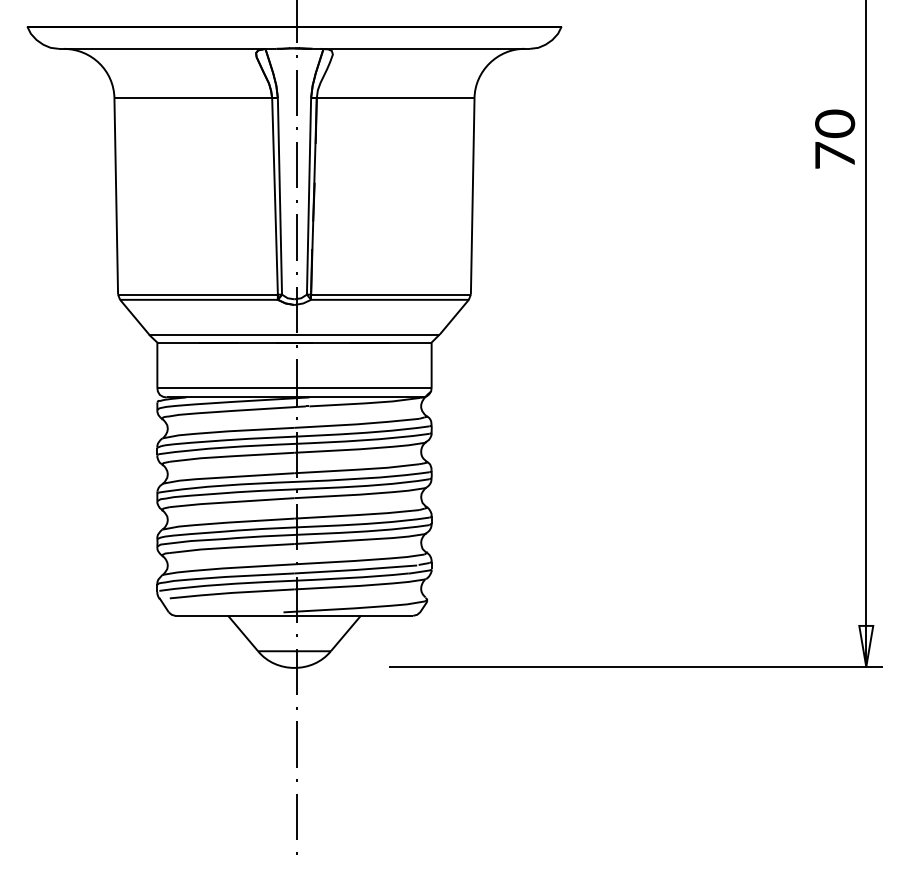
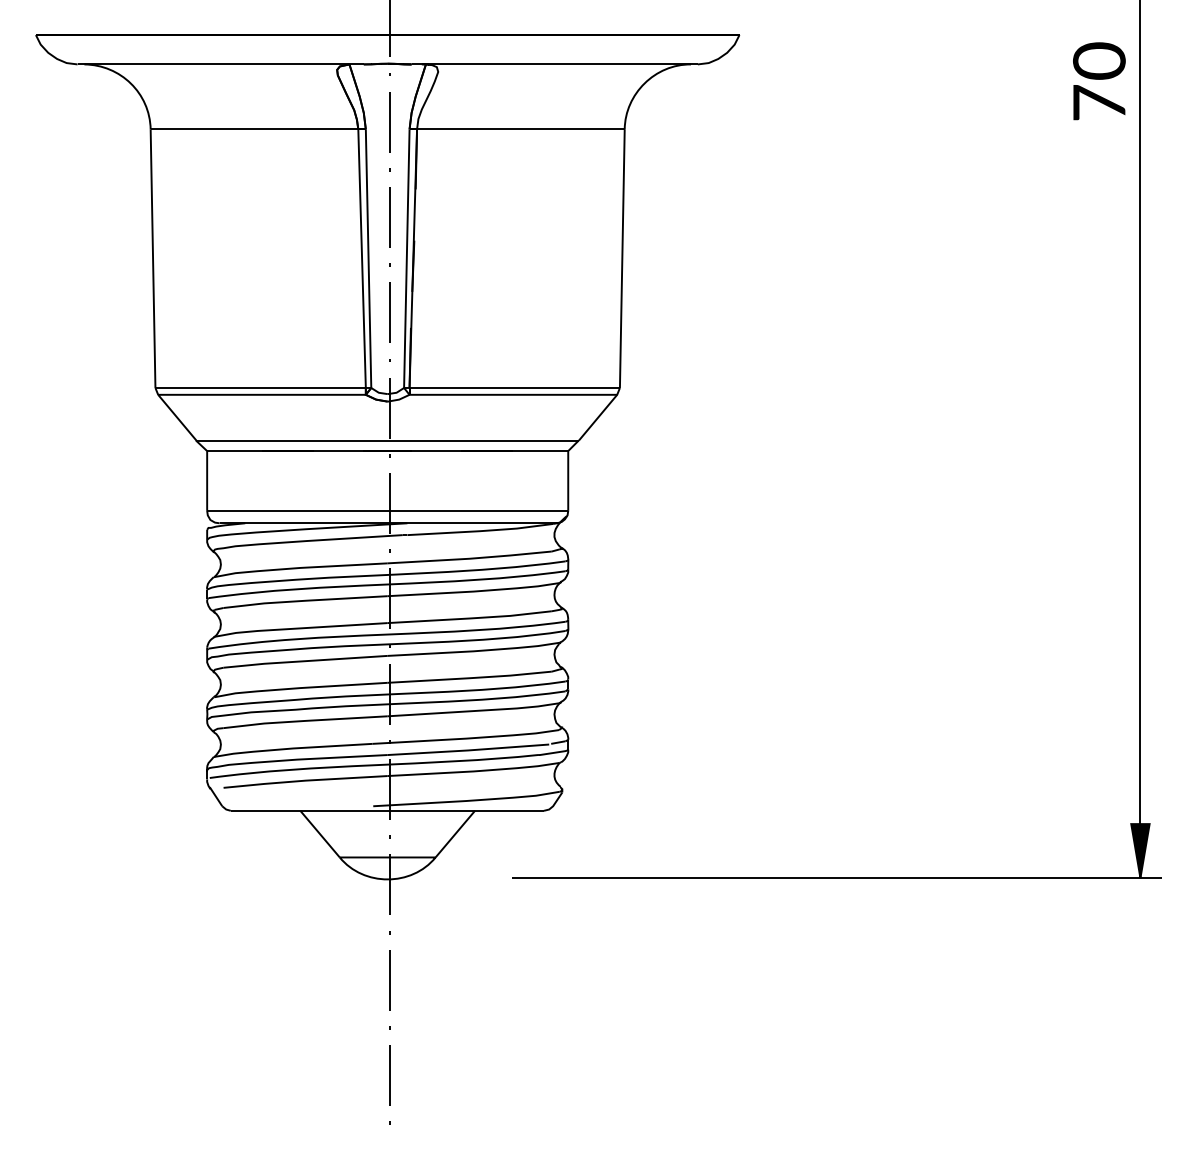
text: (835, 139) -> (1099, 81), moved
fill: (866, 646) -> (1140, 851), added

